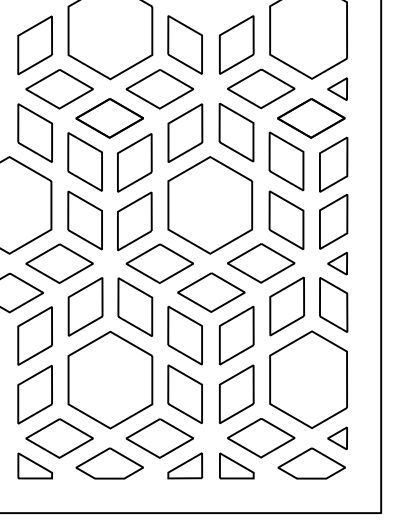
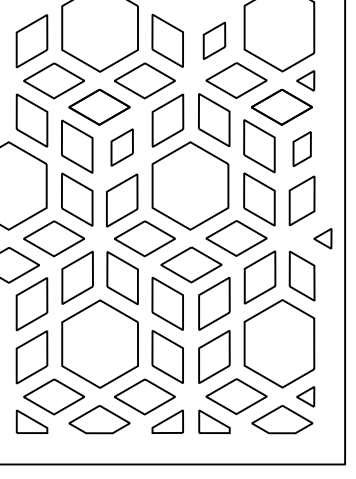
part: (236, 44) -> (214, 40), size x0.7
part: (134, 162) -> (121, 147), size x0.7
part: (333, 164) -> (301, 149), size x0.7
part: (337, 263) -> (322, 238), moved

